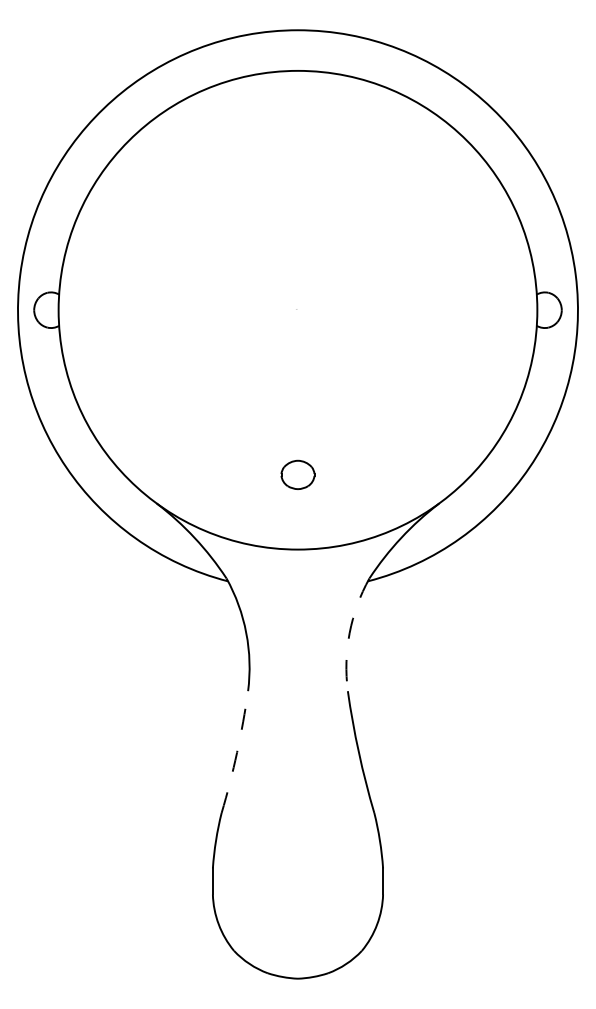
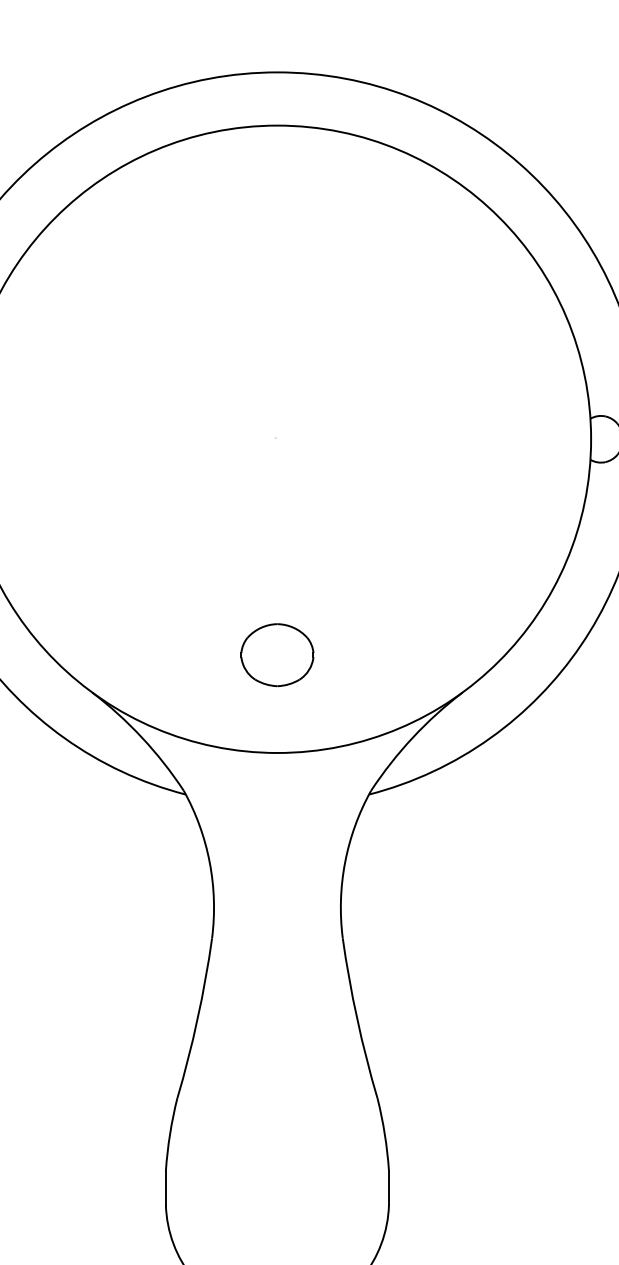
part: (297, 474) -> (276, 654), size x1.67
arc: (349, 633) -> (344, 862), dashed -> solid
arc: (237, 752) -> (198, 1018), dashed -> solid

